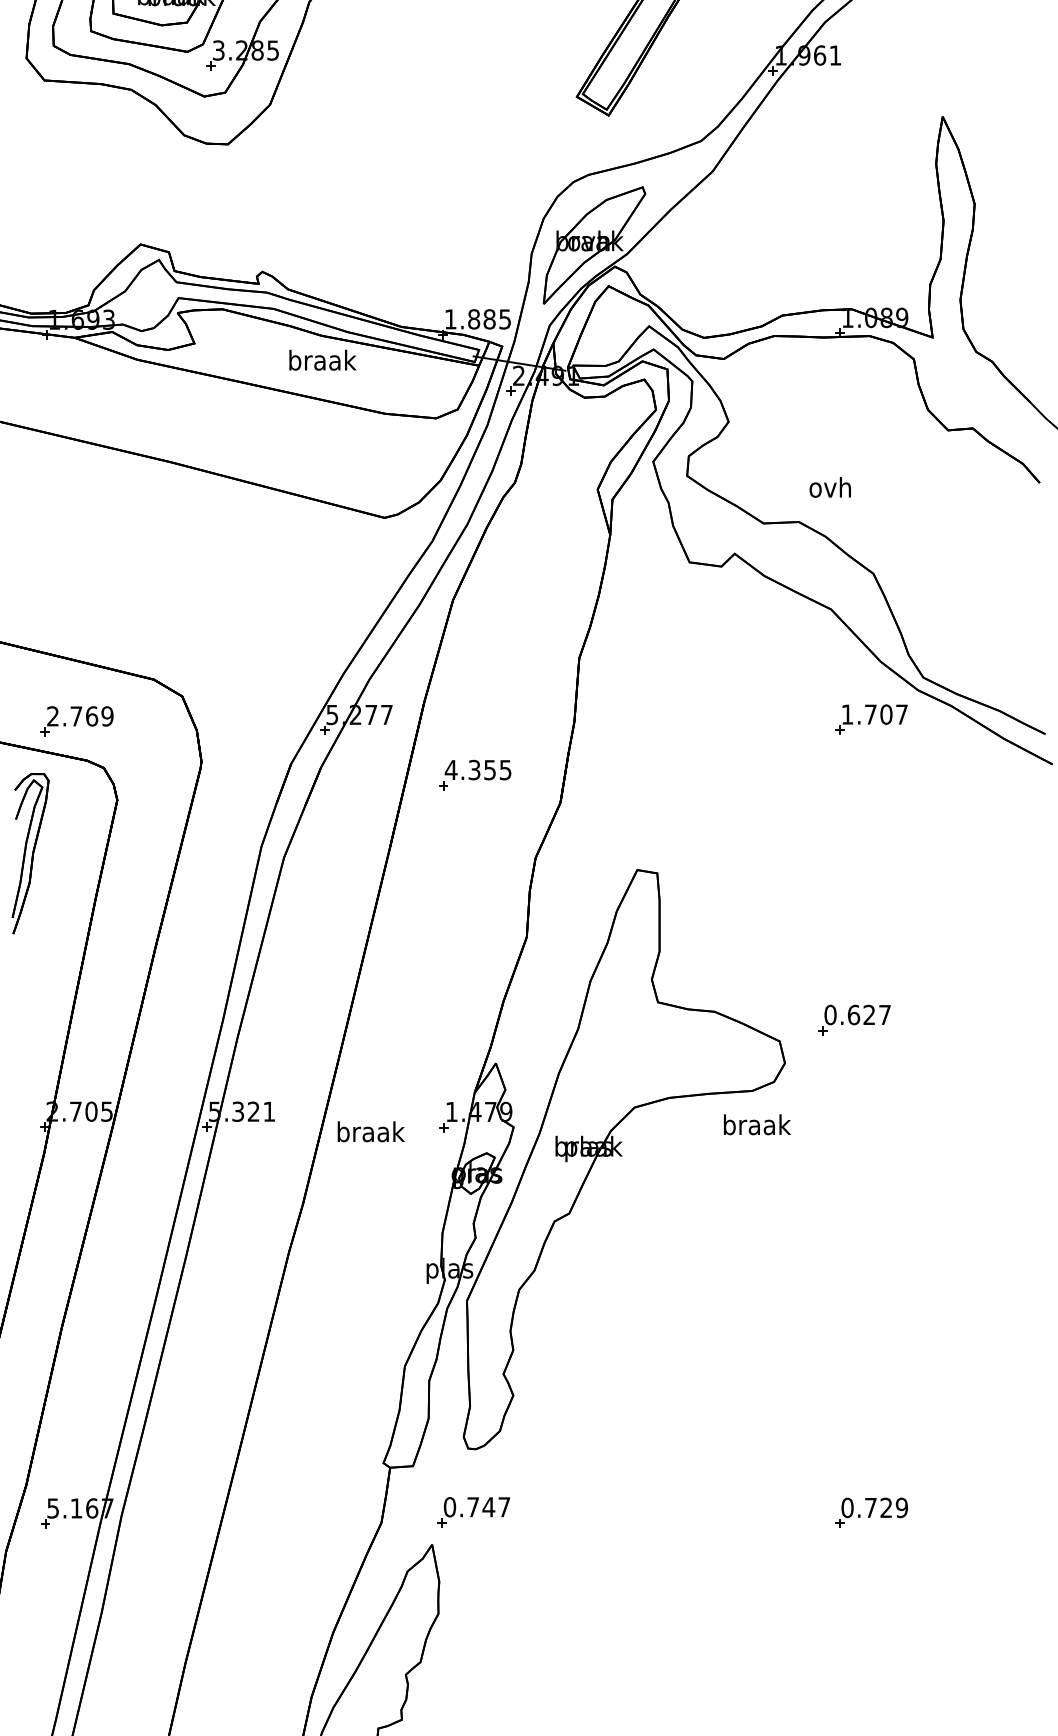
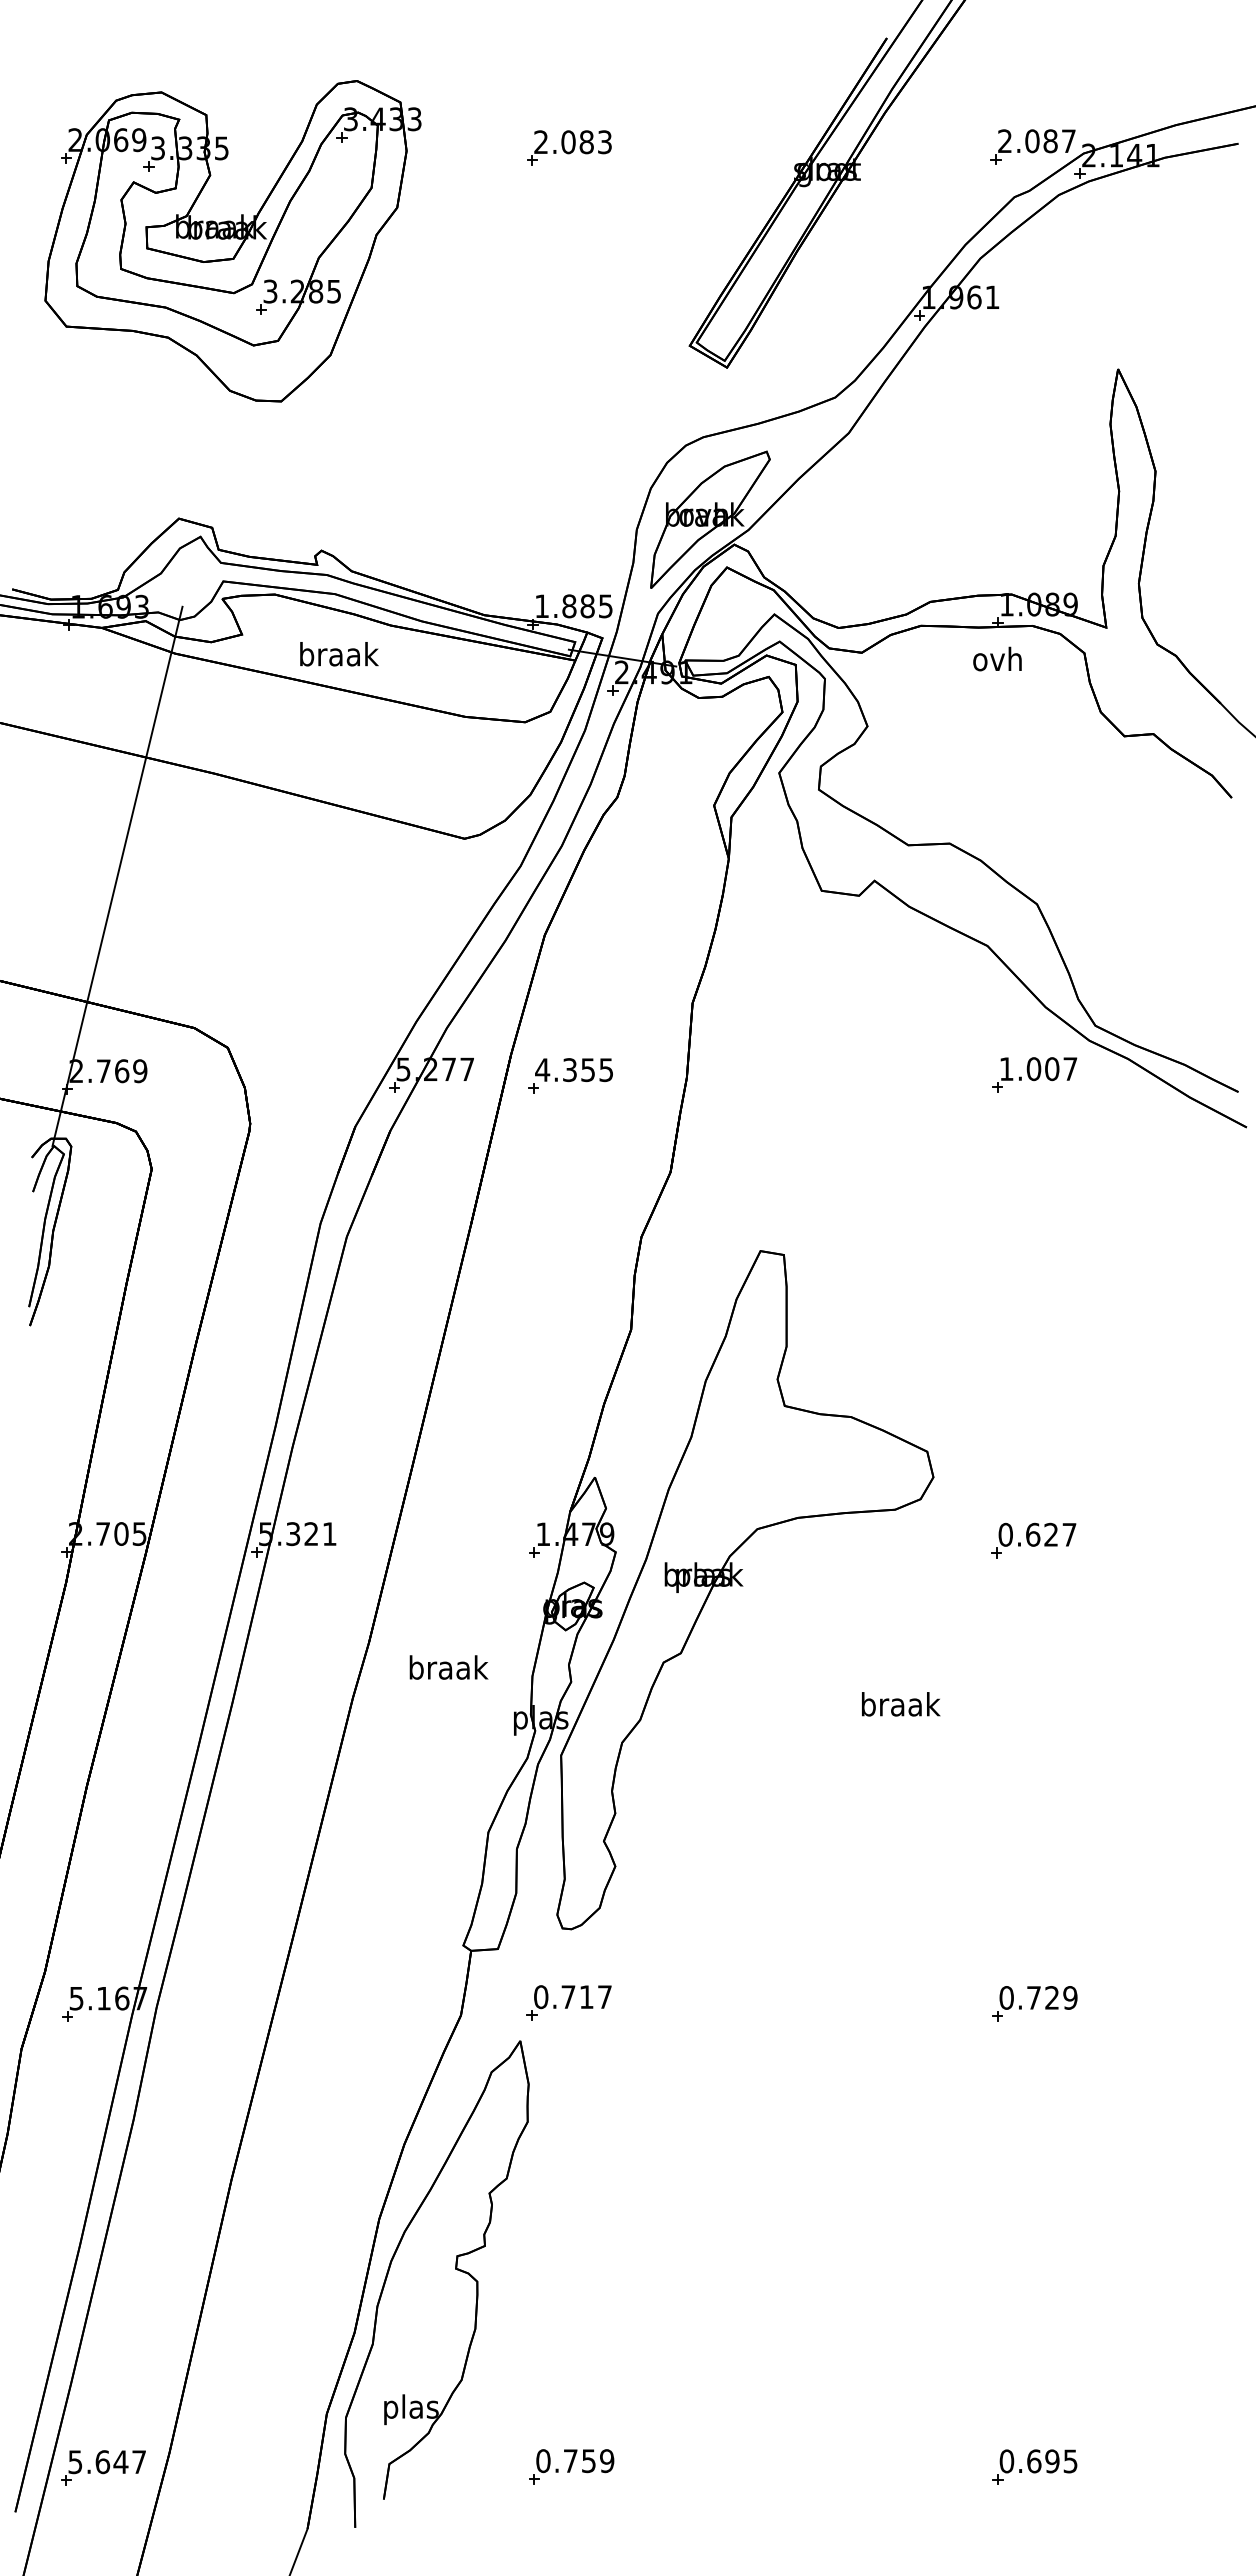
text: (322, 360) -> (339, 654), moved
text: (830, 486) -> (997, 658), moved
line: (88, 550) -> (117, 876), added
text: (870, 714) -> (1033, 1069), 1.707 -> 1.007
part: (475, 774) -> (570, 1075), moved
part: (854, 1019) -> (1033, 1540), moved
text: (757, 1124) -> (901, 1704), moved
text: (370, 1131) -> (448, 1667), moved
text: (488, 1506) -> (586, 1996), 0.747 -> 0.717

